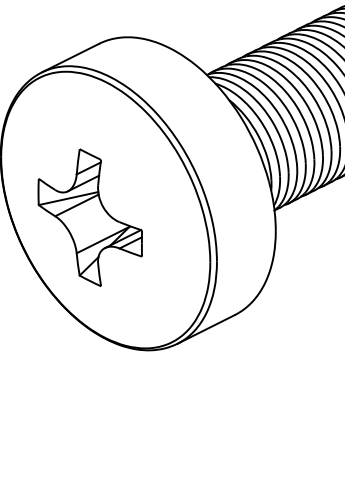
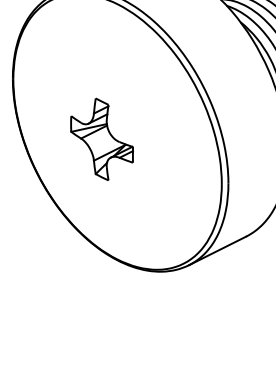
part: (89, 217) -> (101, 139), size x0.6

